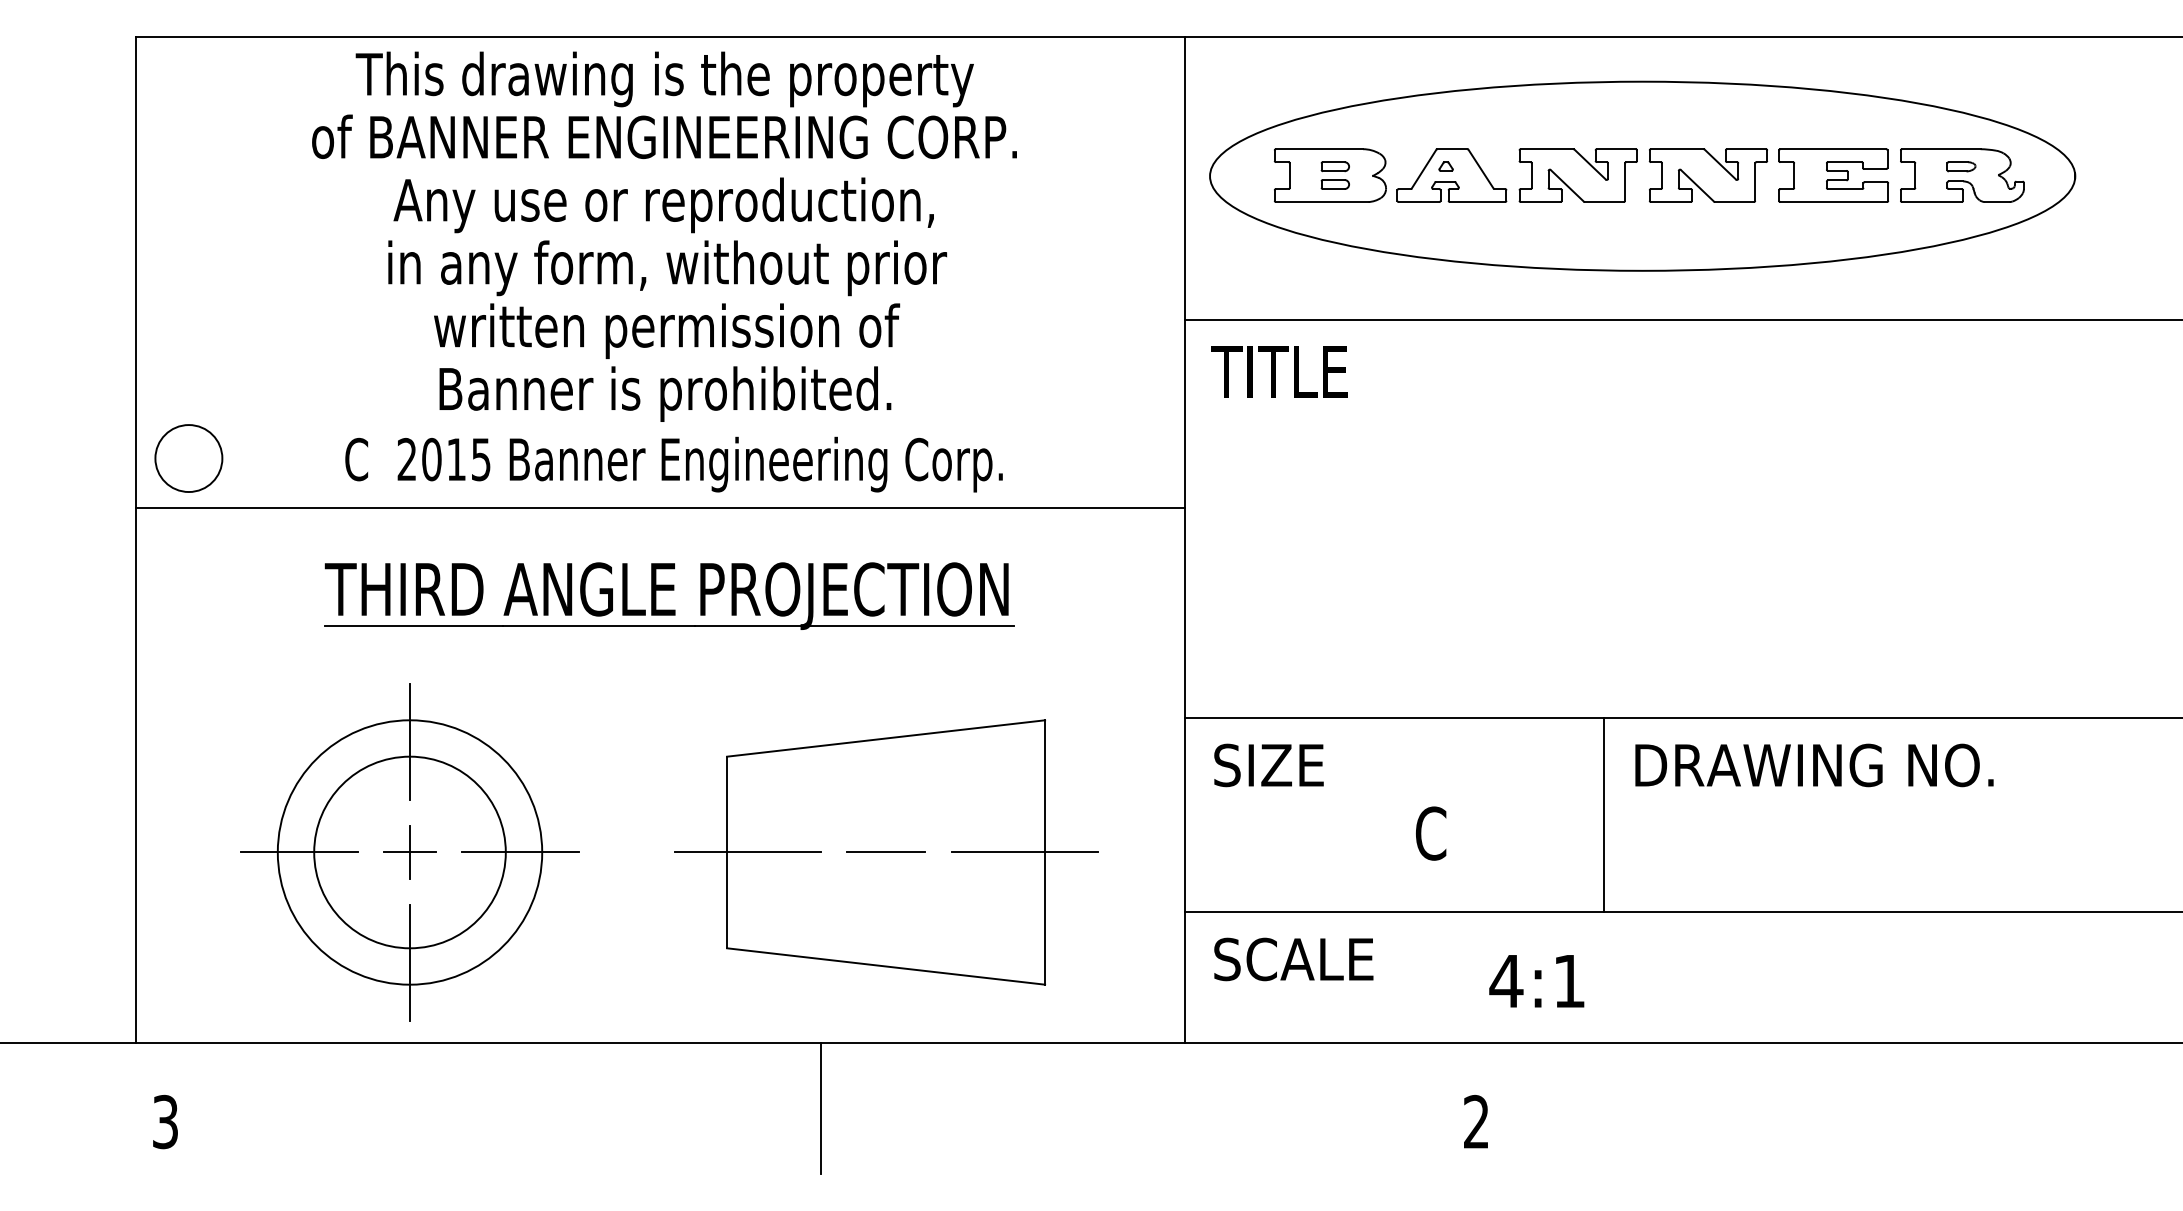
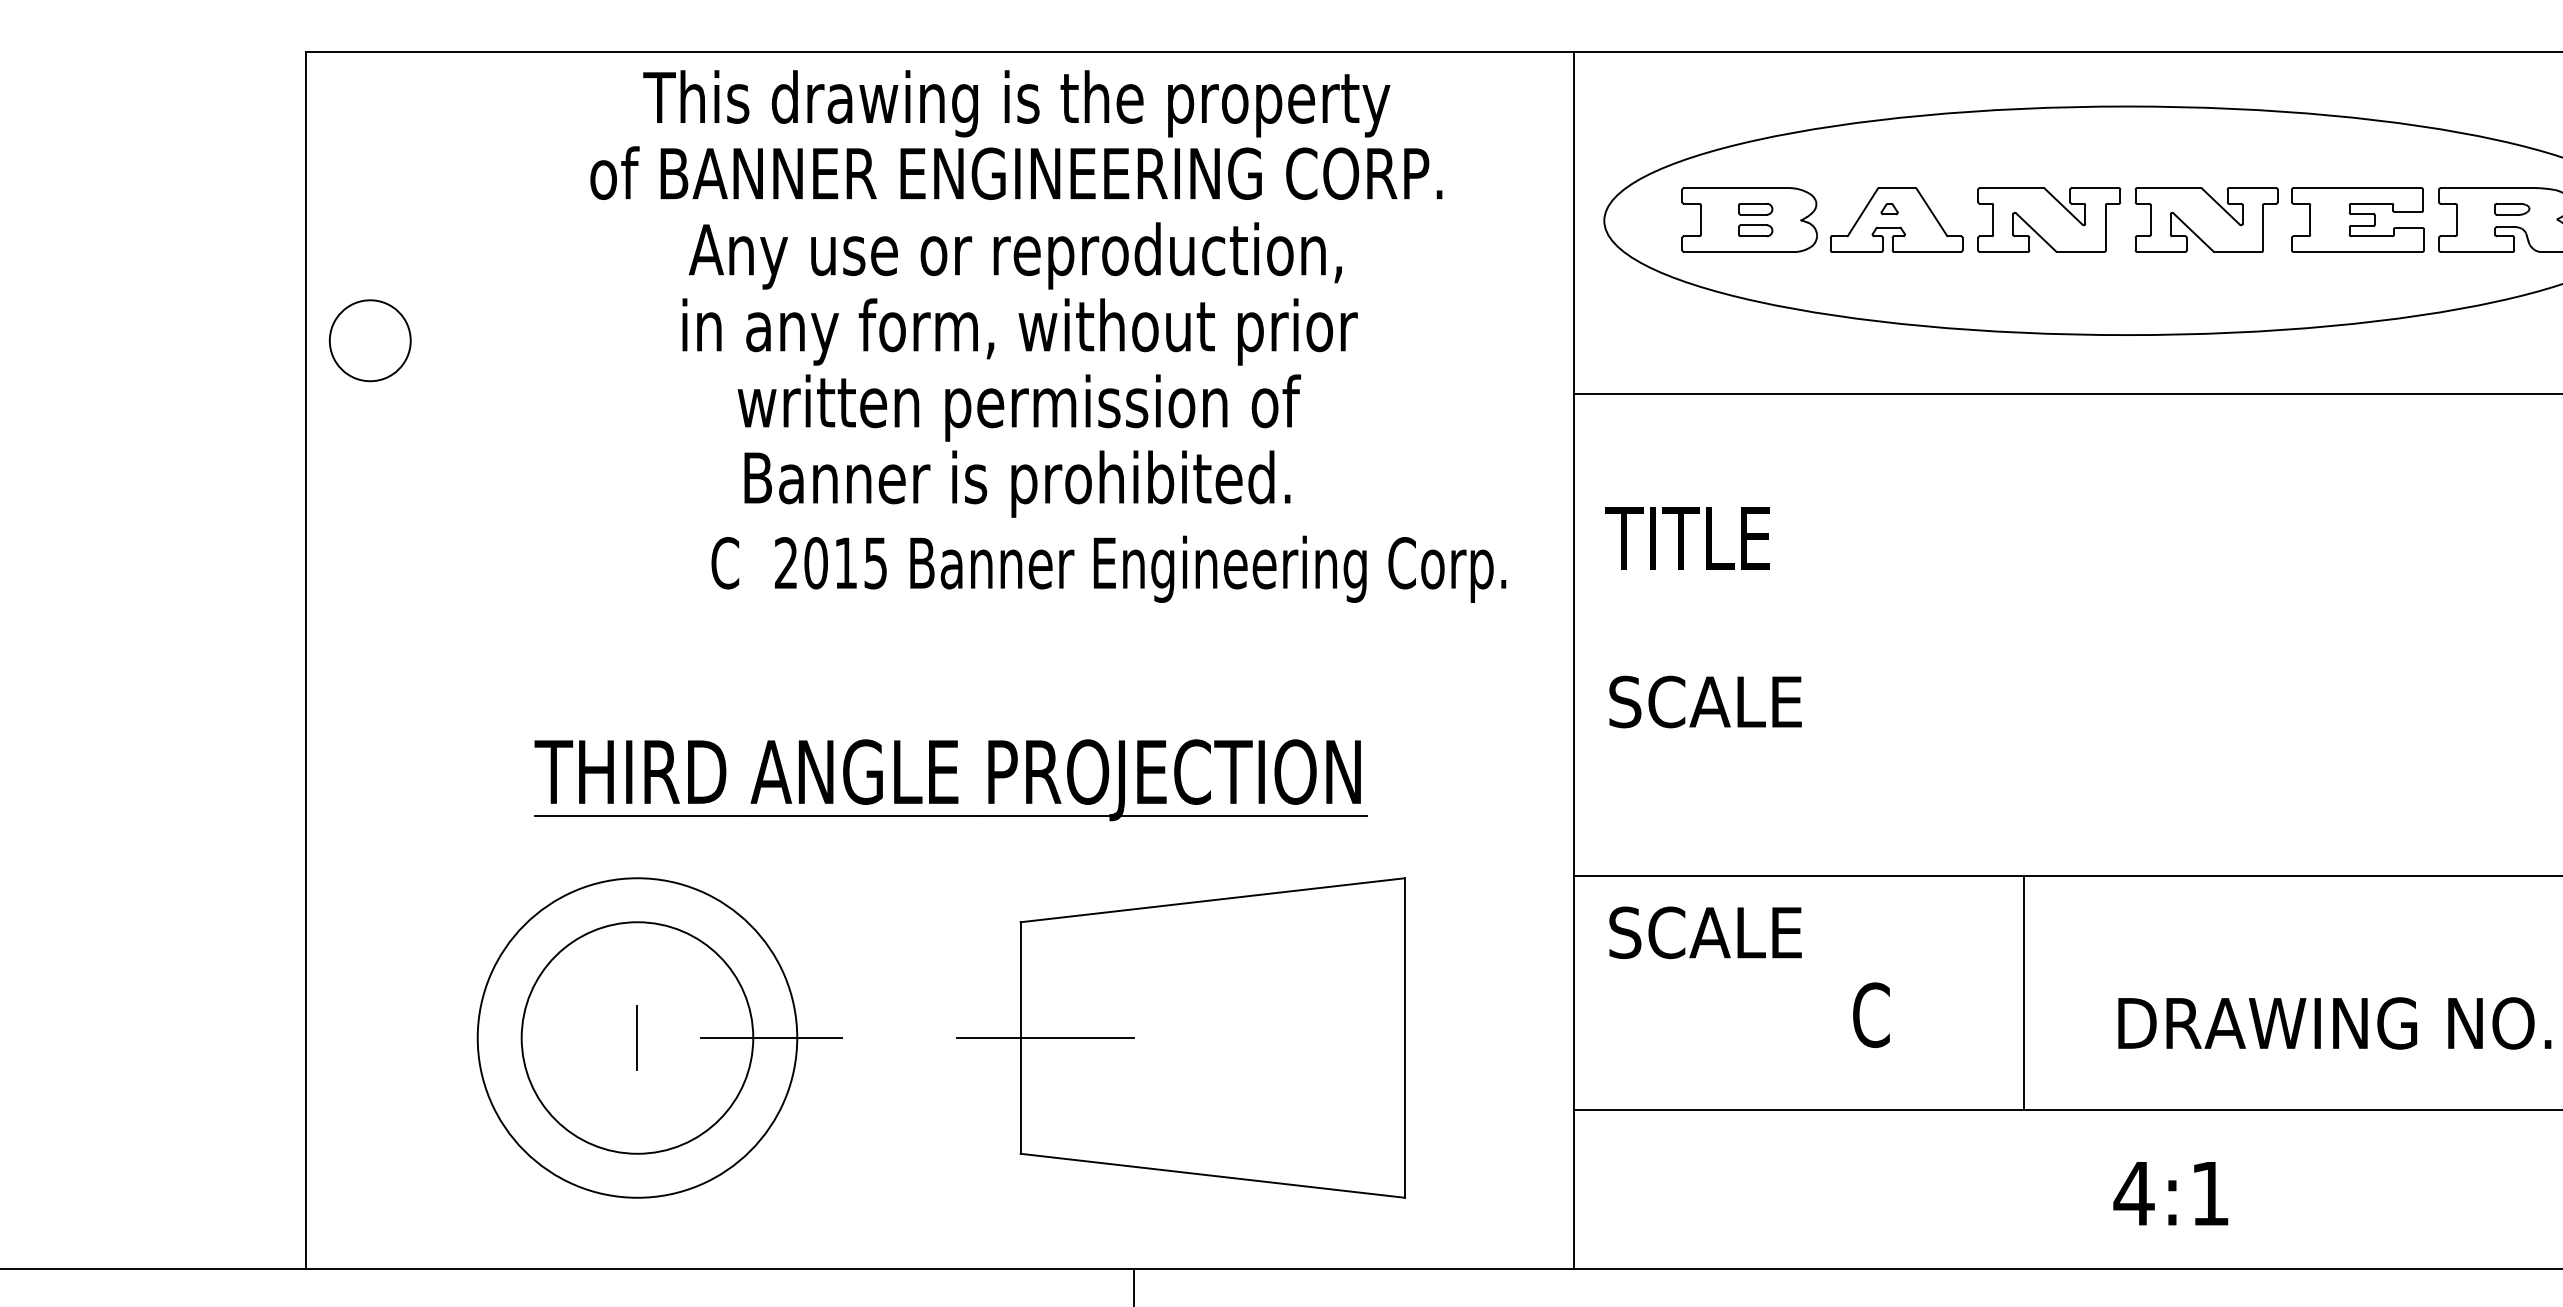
text: (664, 236) -> (1016, 293), moved
text: (1279, 371) -> (1688, 537), moved
circle: (188, 458) -> (369, 340), moved
text: (673, 464) -> (1108, 569), moved
line: (659, 508) -> (938, 622), removed
part: (669, 595) -> (951, 779), moved
line: (410, 741) -> (638, 903), removed
text: (1309, 765) -> (1724, 932), SIZE -> SCALE
text: (1814, 765) -> (2334, 1023), moved
line: (1604, 815) -> (2024, 993), moved
line: (299, 852) -> (503, 1038), removed
line: (409, 852) -> (636, 1038), removed
line: (885, 852) -> (1212, 1038), removed
line: (1024, 852) -> (1380, 1038), removed
text: (1293, 959) -> (1705, 702), moved
line: (410, 962) -> (638, 1170), removed
text: (1536, 981) -> (2170, 1193), moved

